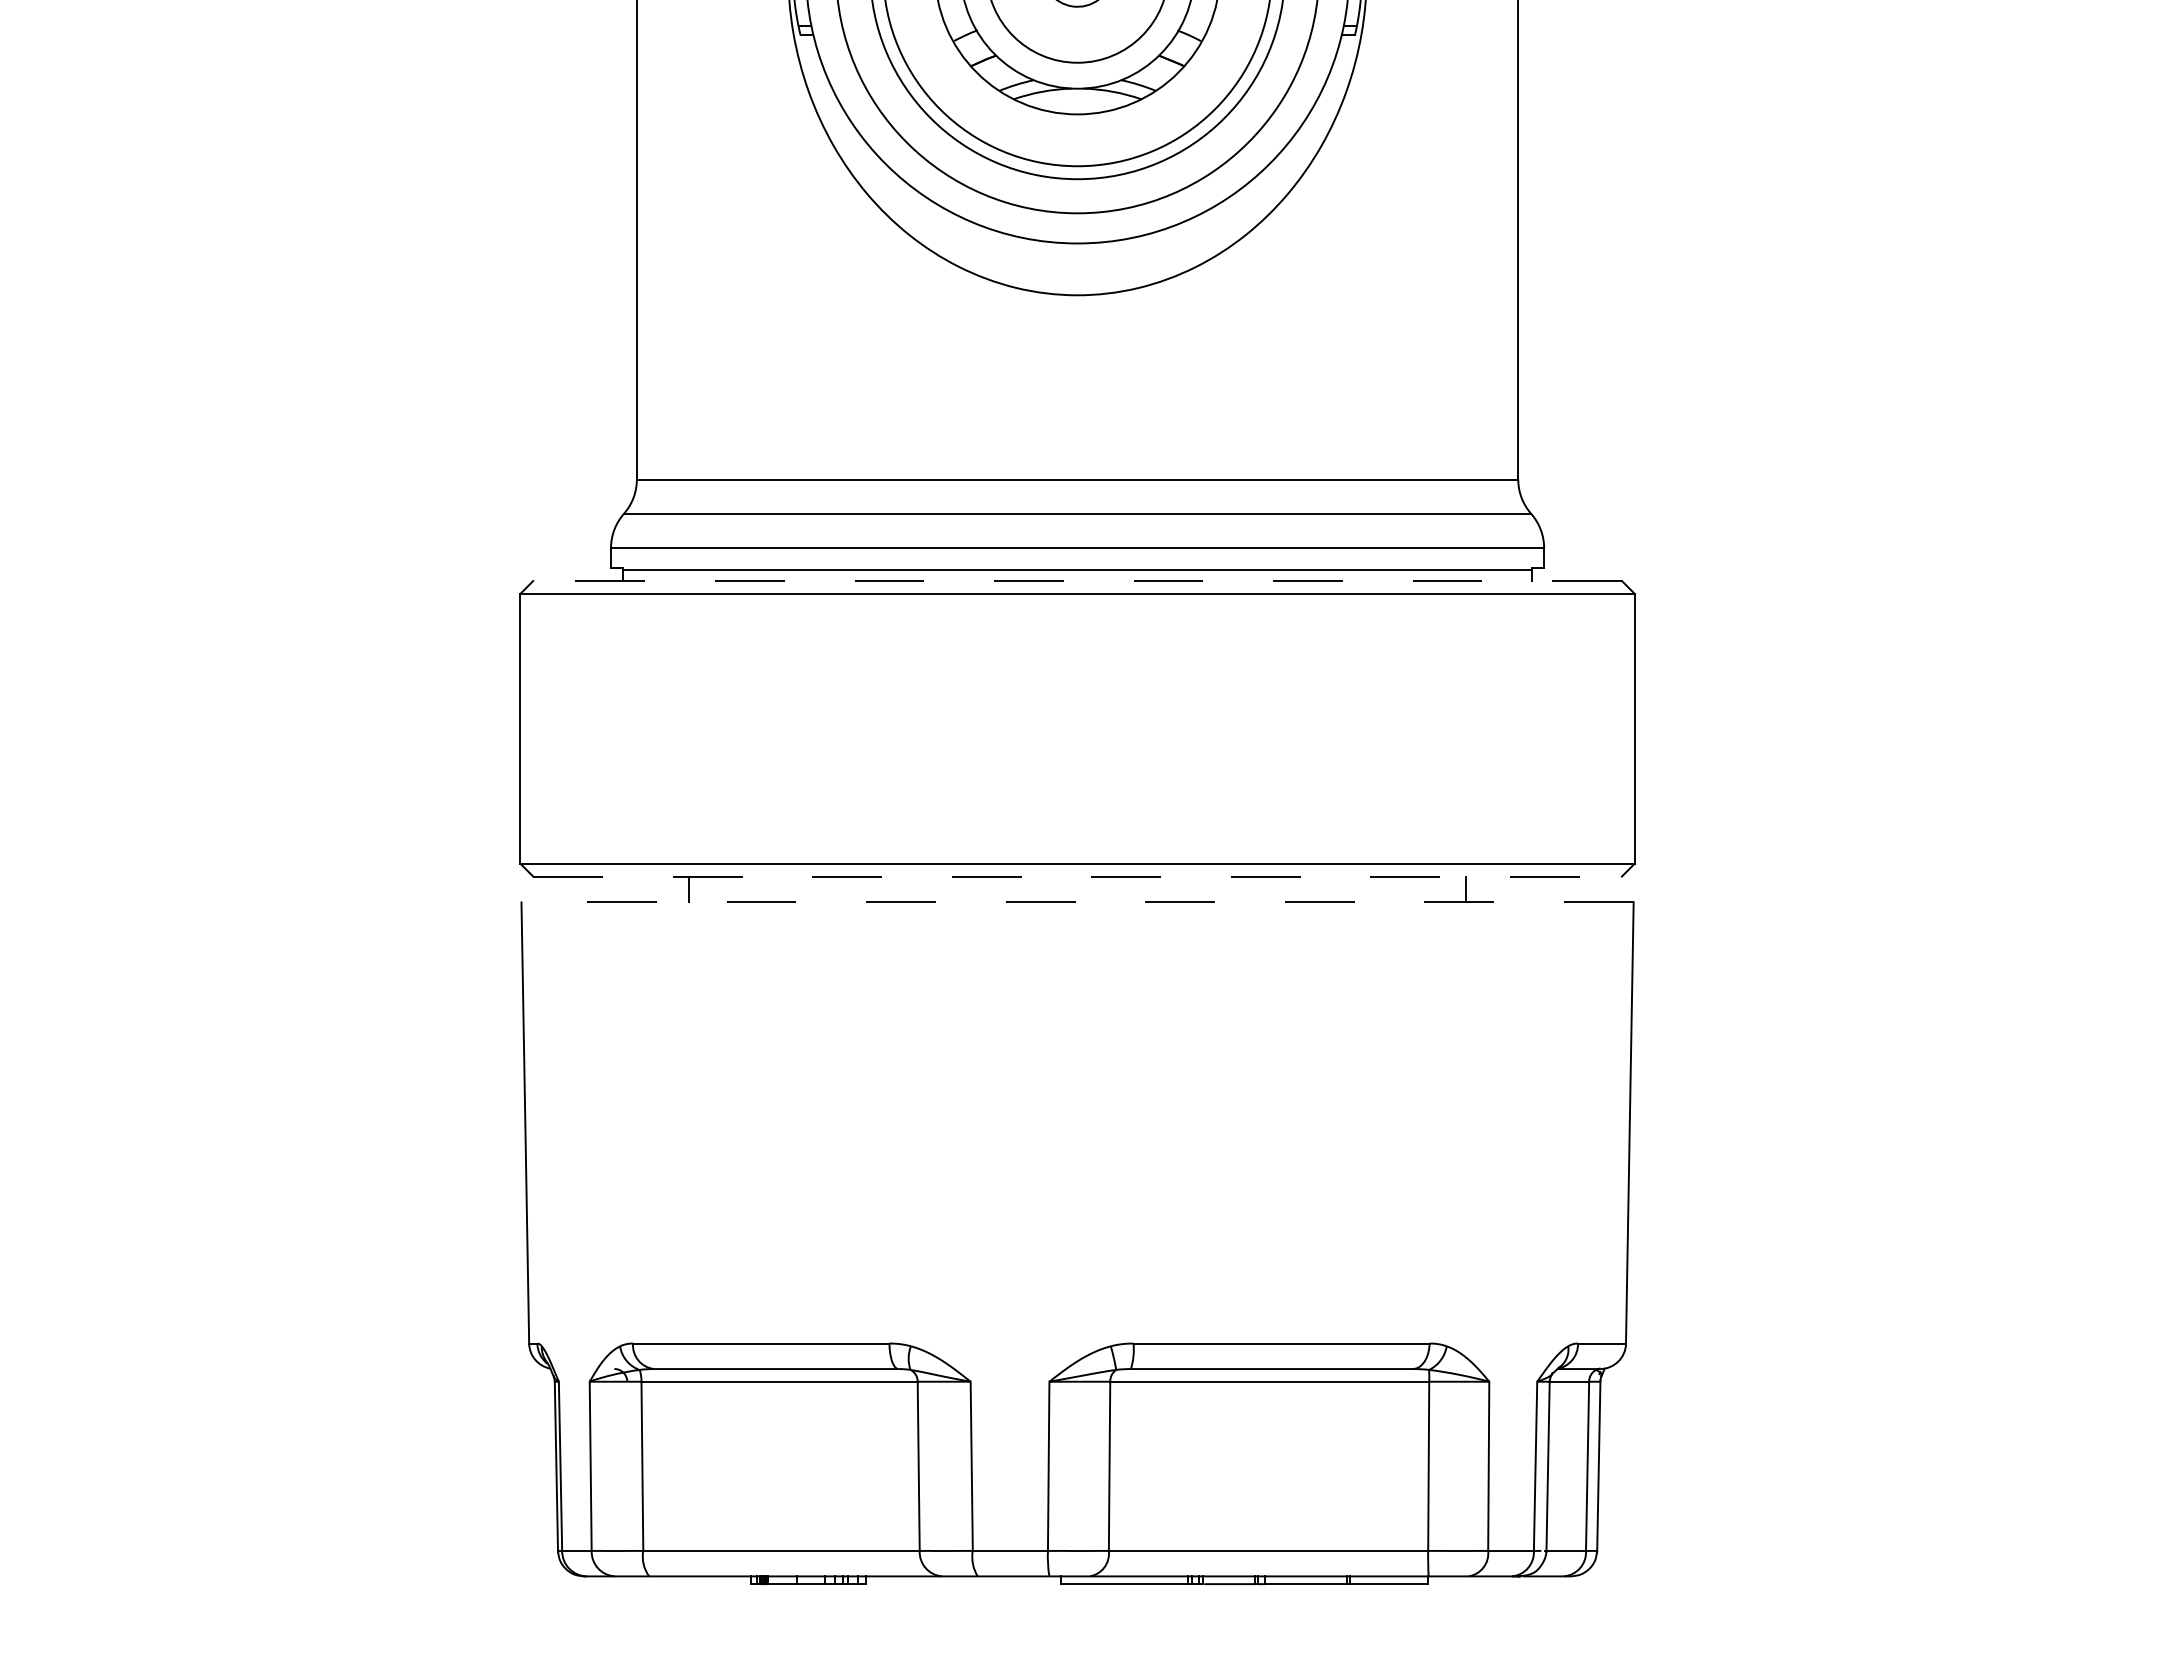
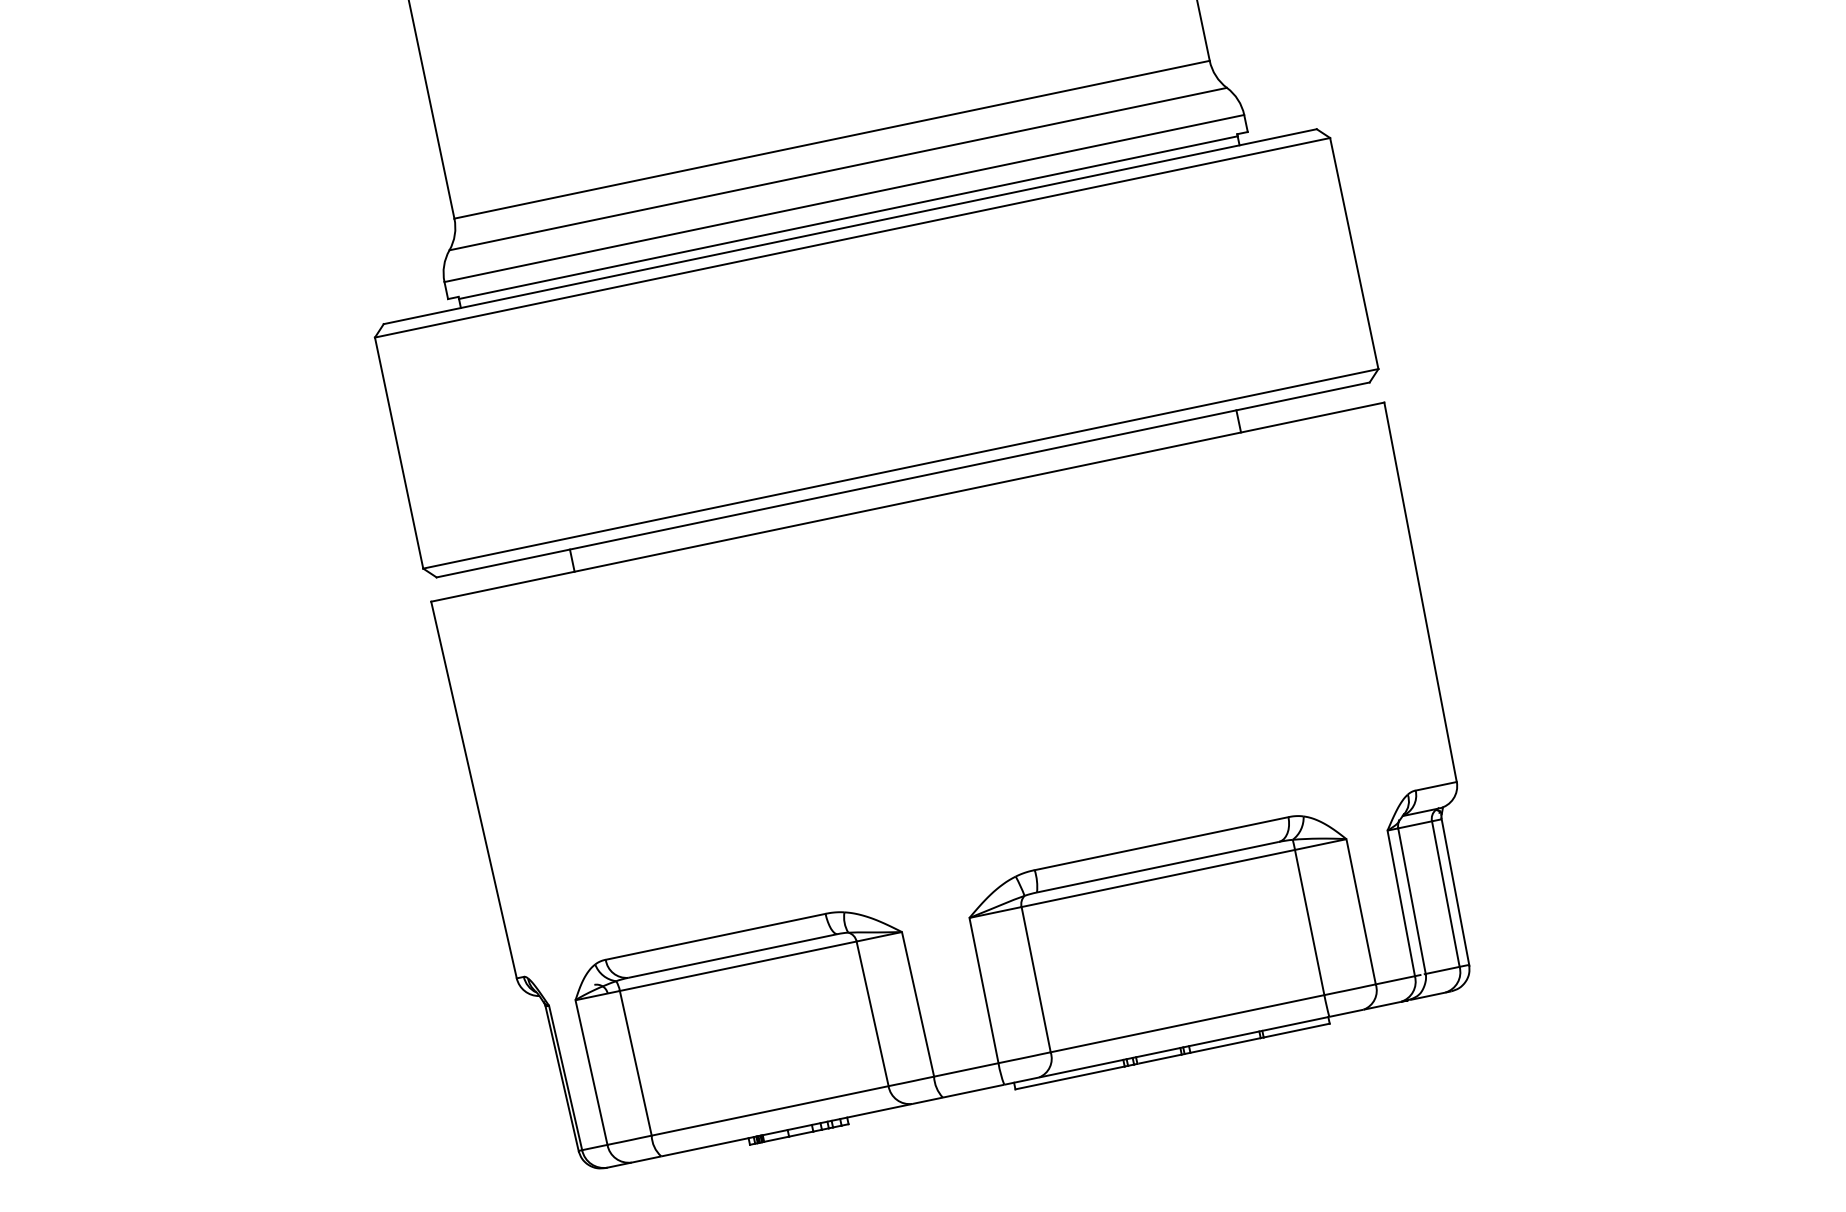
line: (1077, 581) -> (850, 227), dashed -> solid
line: (1078, 876) -> (903, 479), dashed -> solid
line: (1077, 902) -> (907, 502), dashed -> solid

